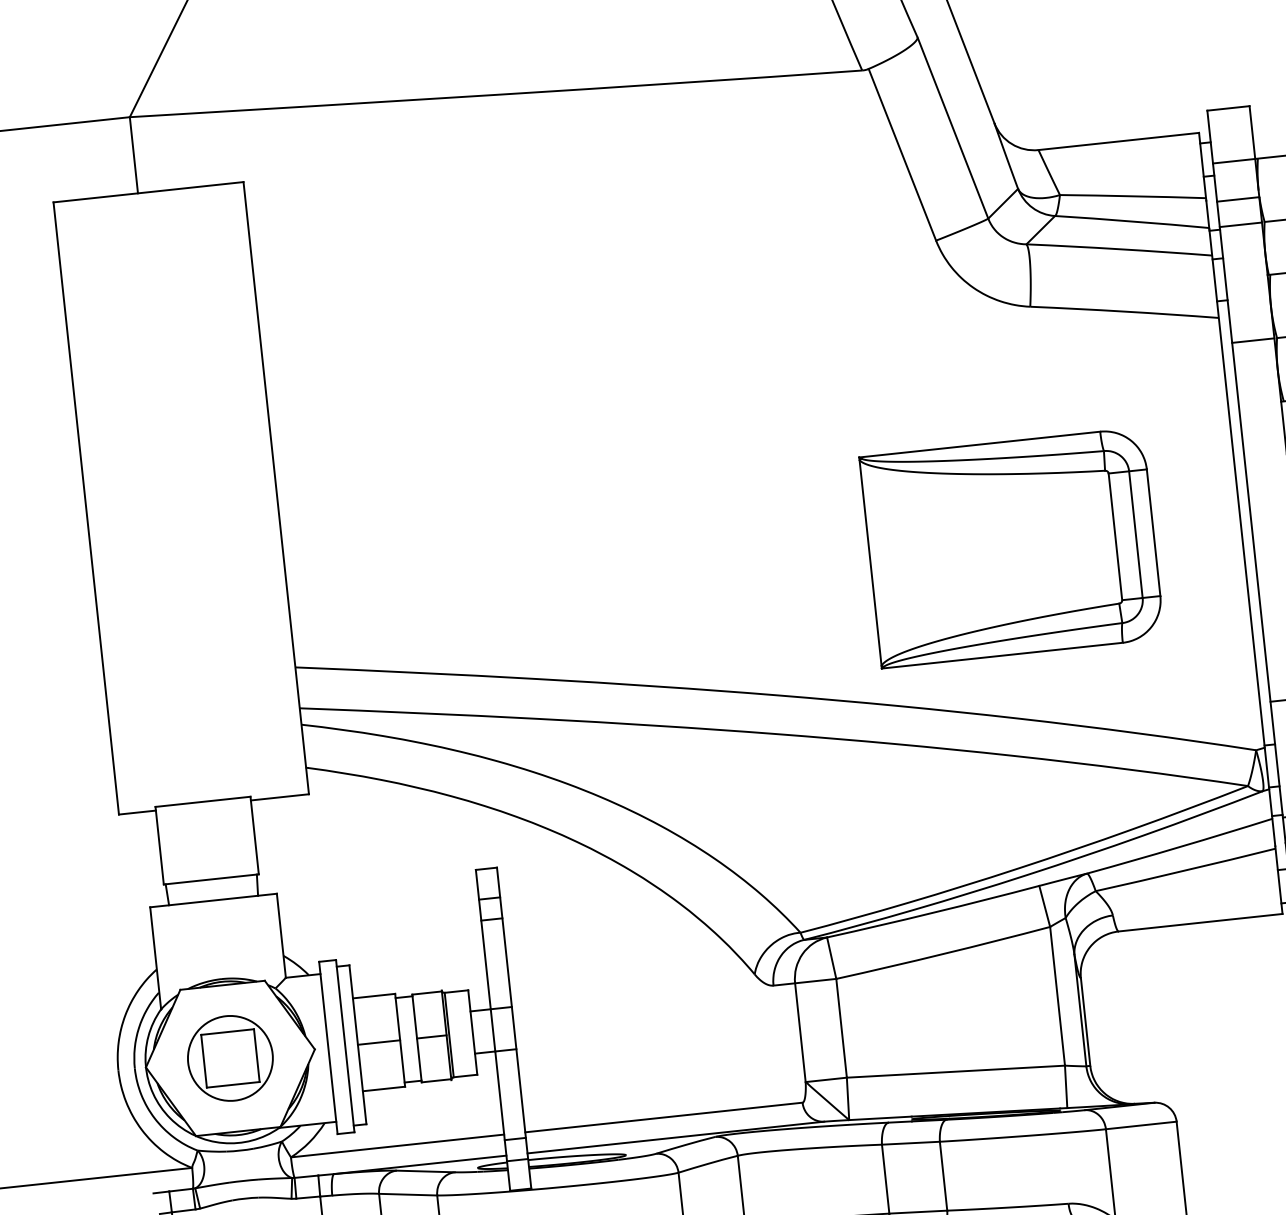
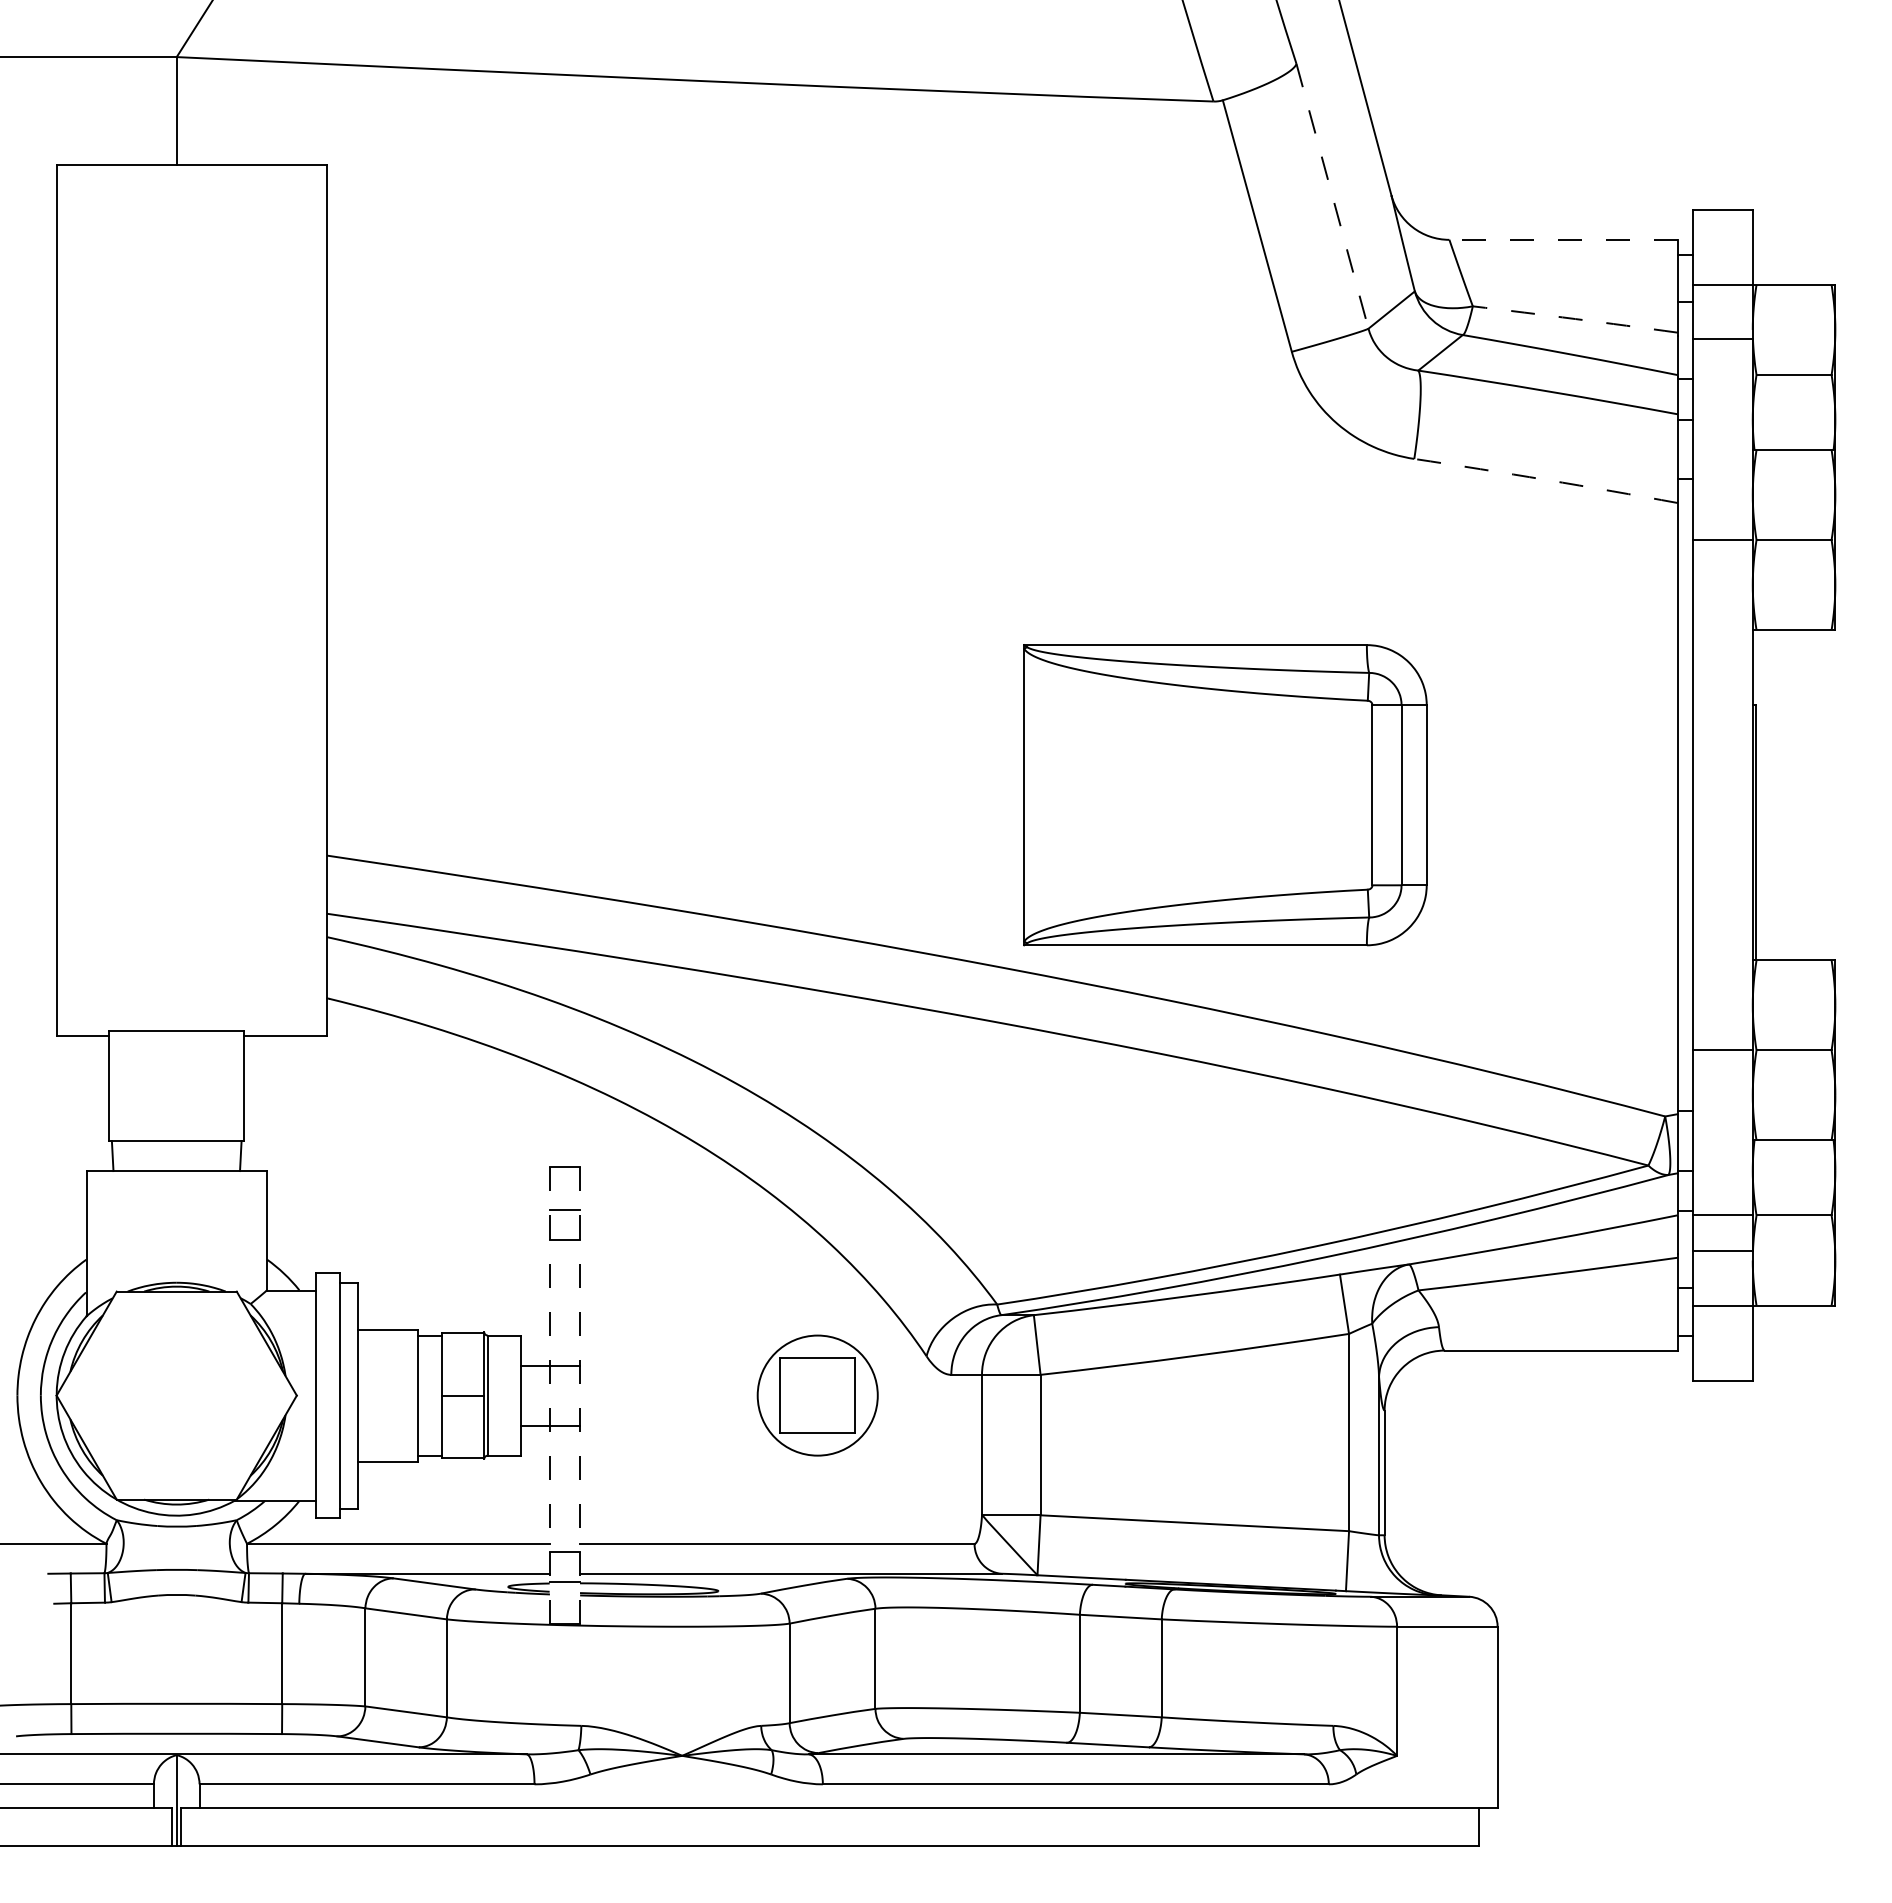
line: (953, 128) -> (1332, 196), solid -> dashed
line: (1118, 141) -> (1563, 239), solid -> dashed
arc: (1133, 196) -> (1575, 319), solid -> dashed
line: (1240, 224) -> (1722, 375), removed
arc: (1124, 311) -> (1546, 479), solid -> dashed
part: (1012, 548) -> (1225, 795), moved
line: (514, 1028) -> (580, 1395), solid -> dashed
line: (493, 1030) -> (550, 1395), solid -> dashed
line: (379, 1042) -> (388, 1395), removed
part: (230, 1058) -> (817, 1395), moved

